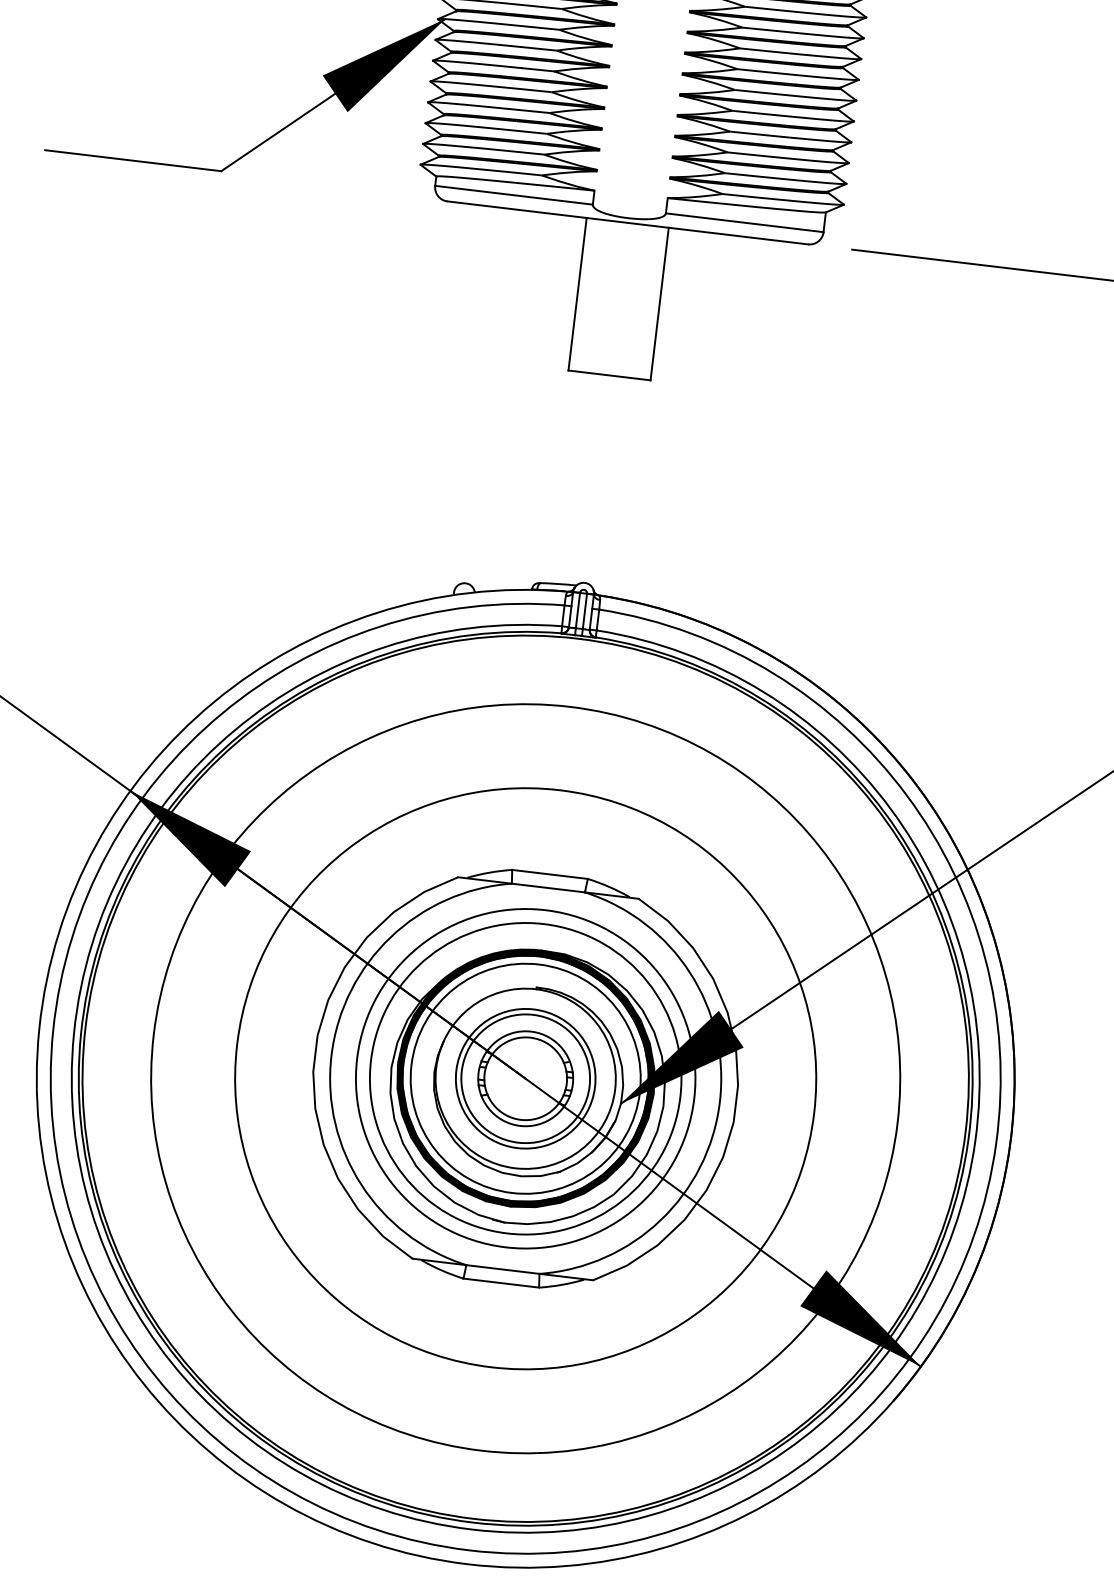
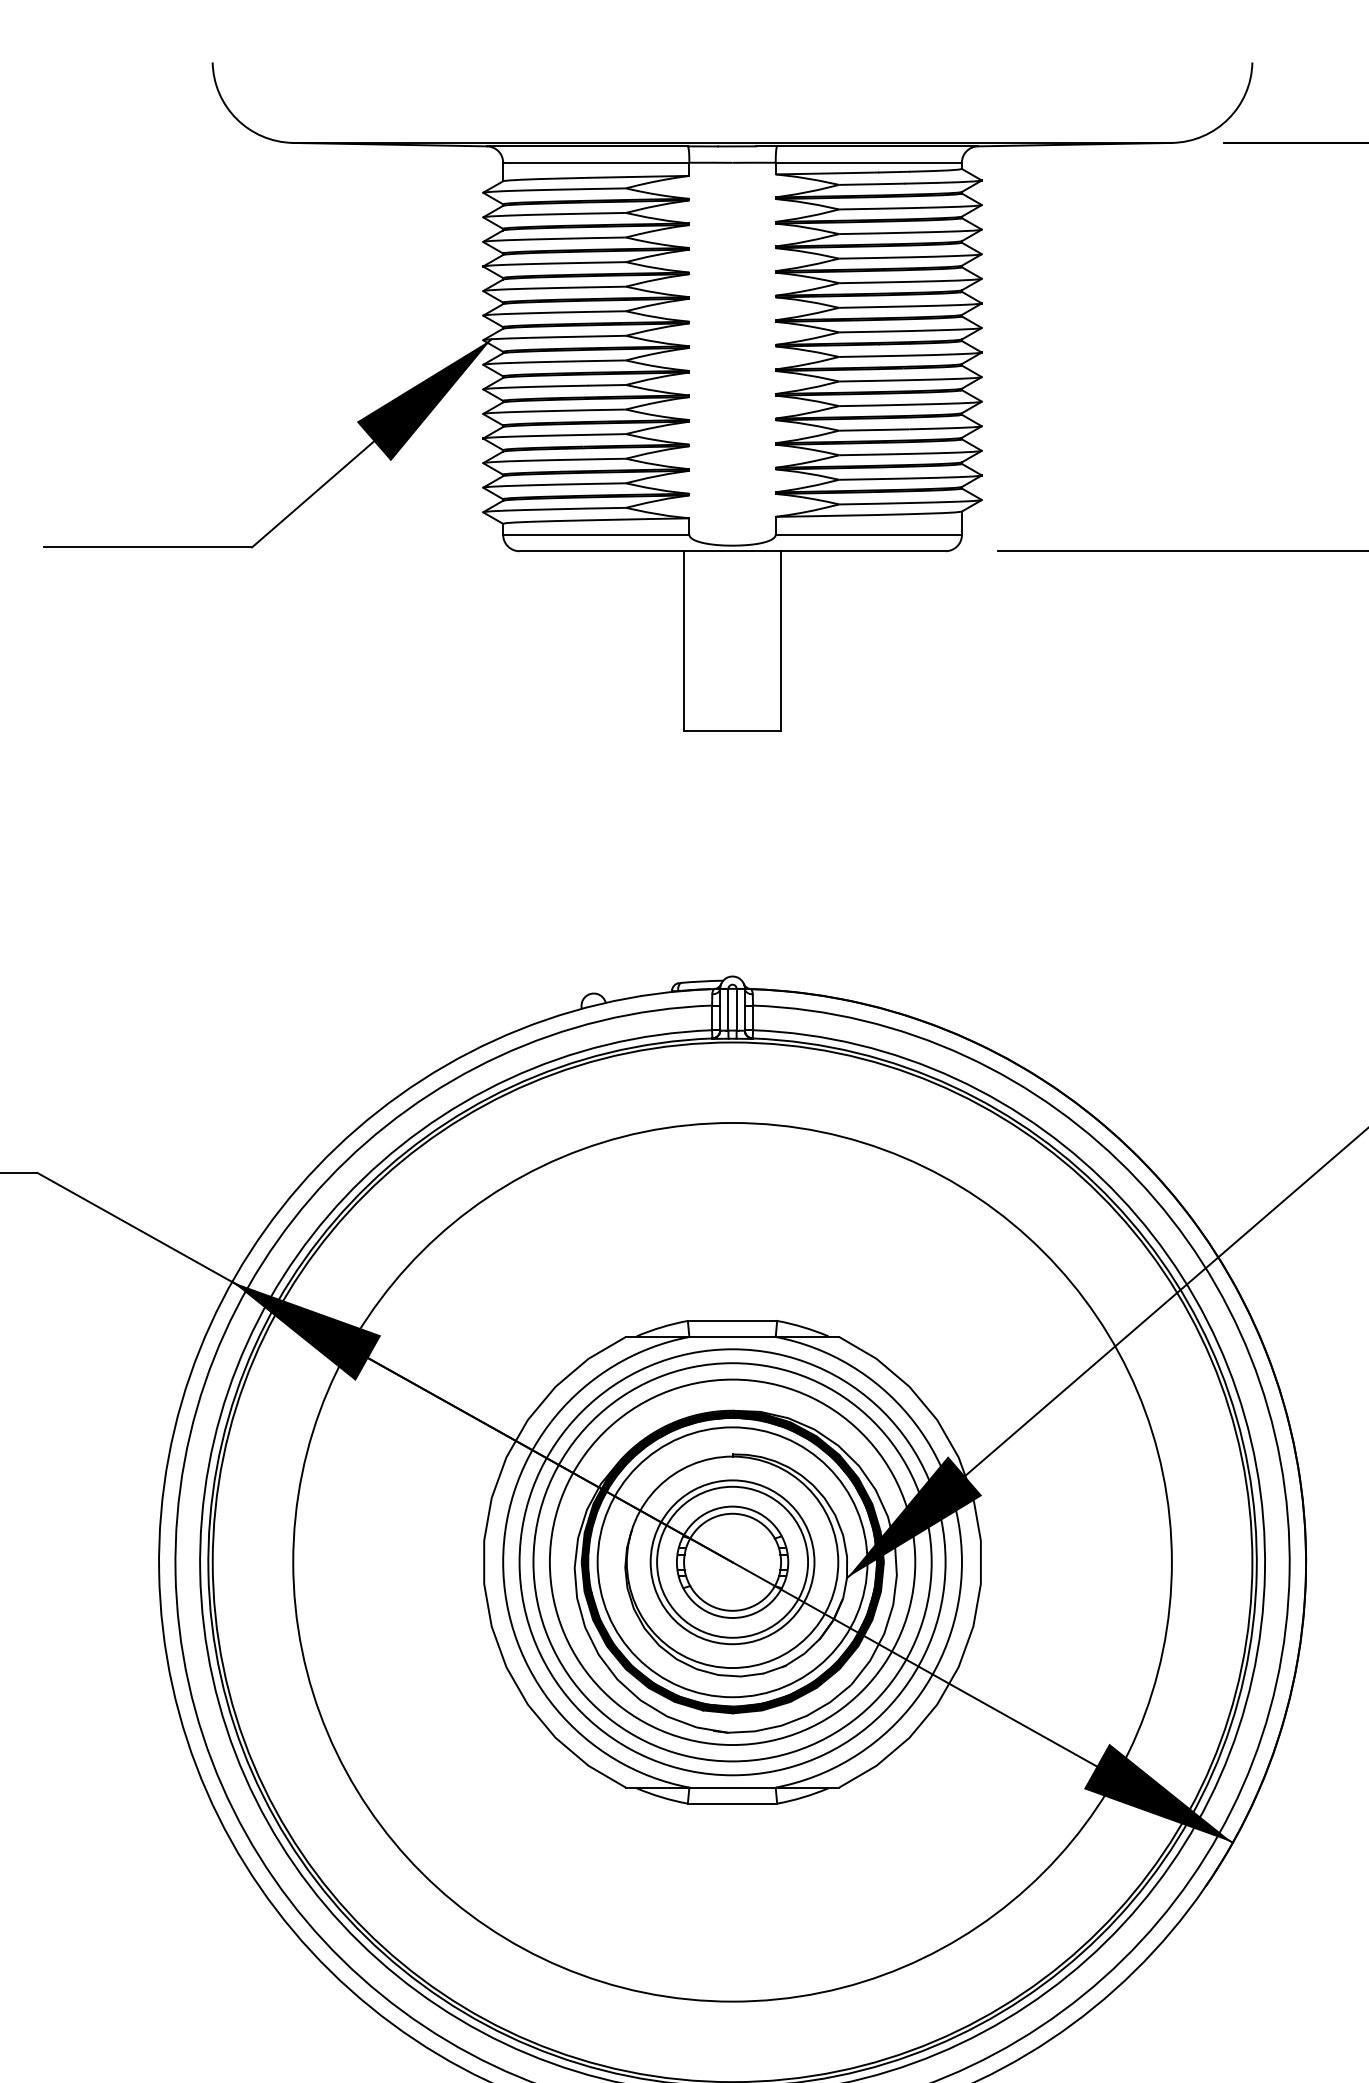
circle: (525, 1078) -> (732, 1562), size x0.62

